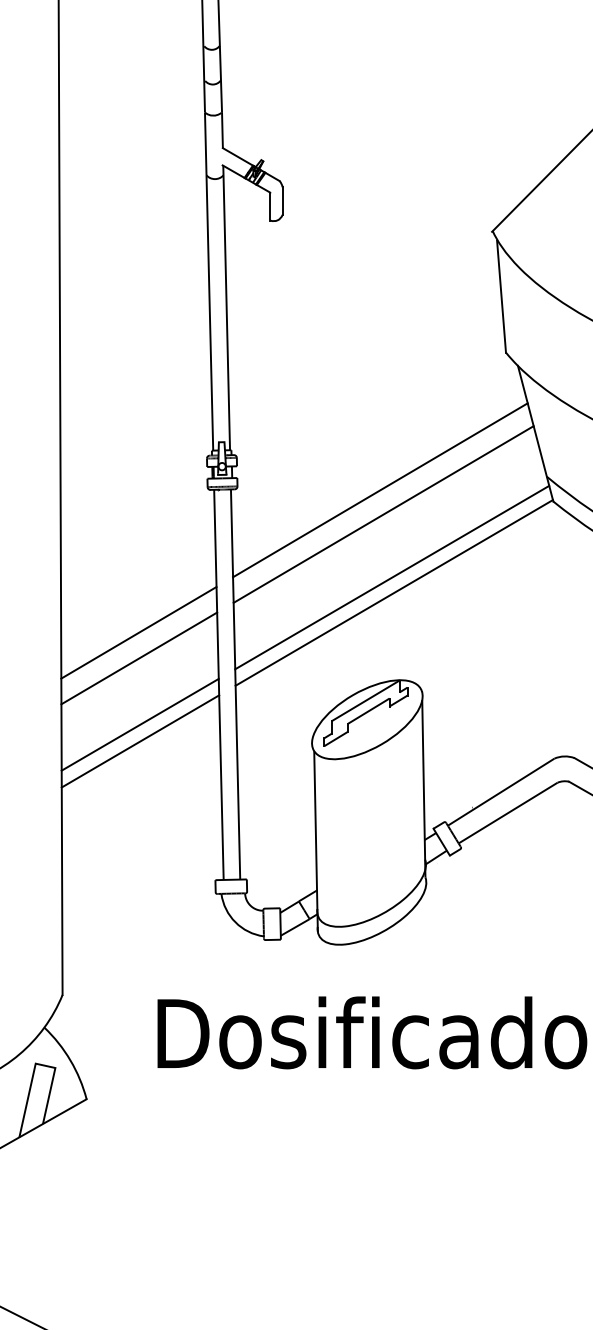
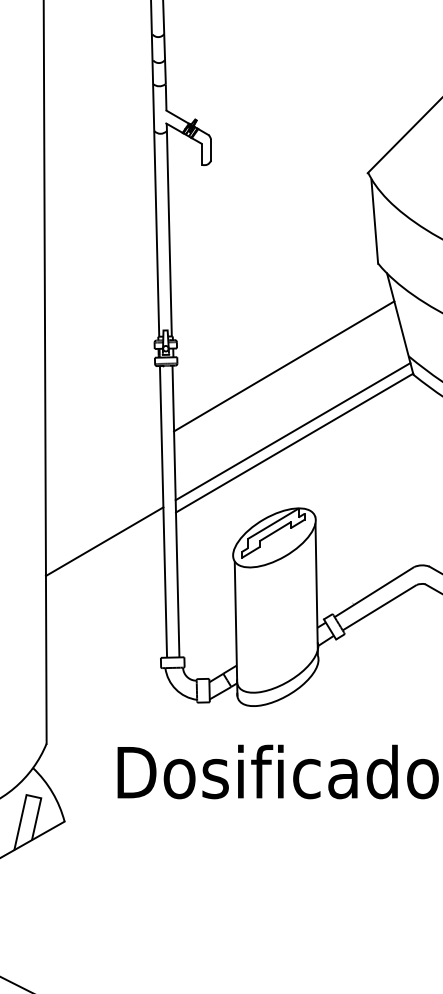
line: (383, 514) -> (286, 384), removed
line: (138, 632) -> (103, 472), removed
line: (138, 657) -> (103, 491), removed
line: (139, 740) -> (104, 553), removed

